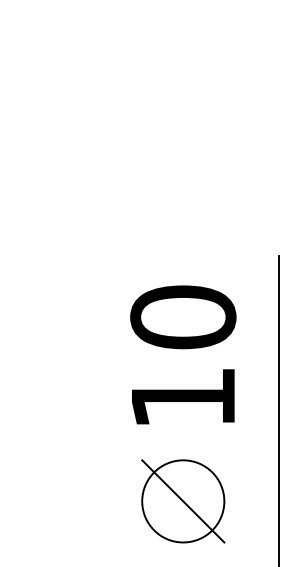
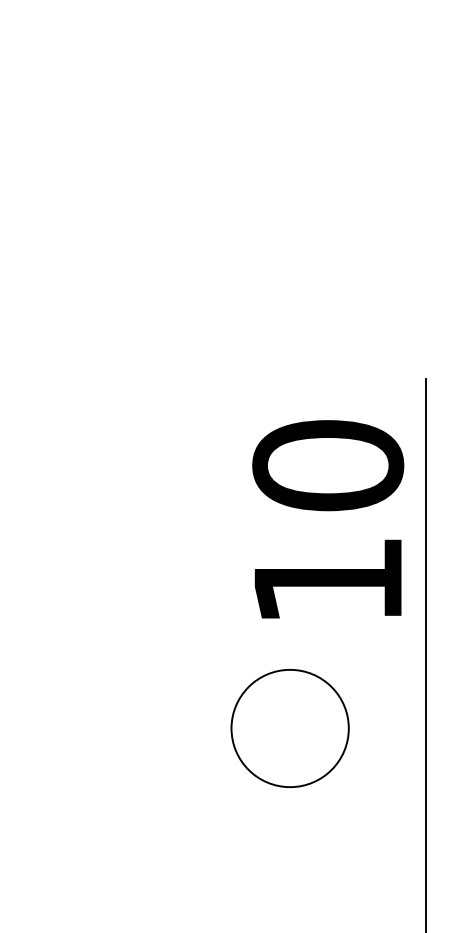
text: (183, 355) -> (328, 519), moved
line: (182, 501) -> (289, 728), removed

